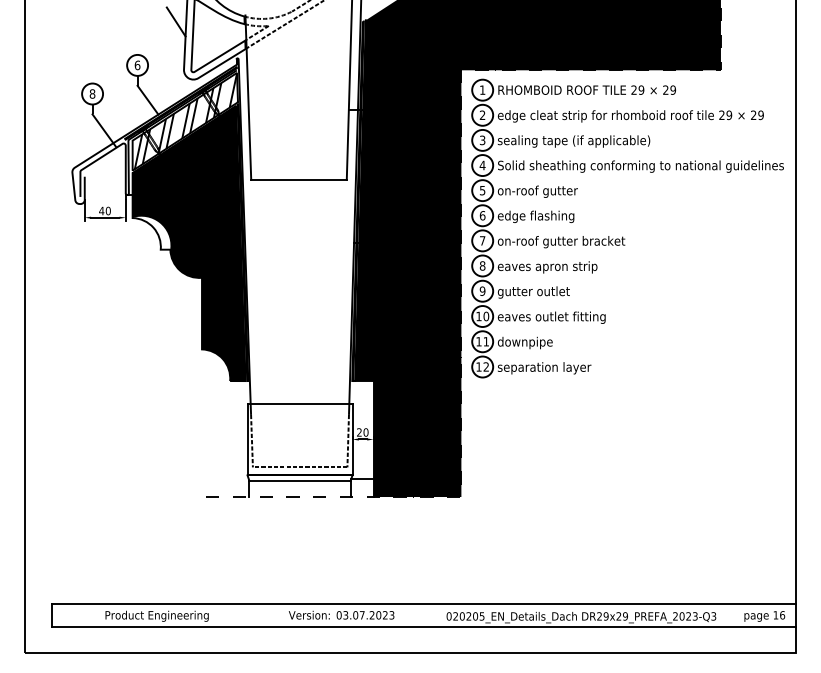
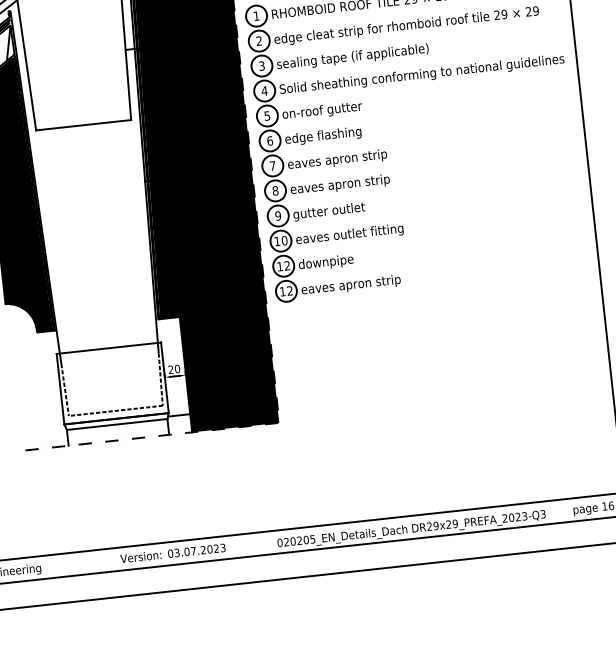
text: (562, 242) -> (352, 158), on-roof gutter bracket -> eaves apron strip
text: (485, 341) -> (286, 265), 11 -> 12
text: (547, 368) -> (351, 285), separation layer -> eaves apron strip

